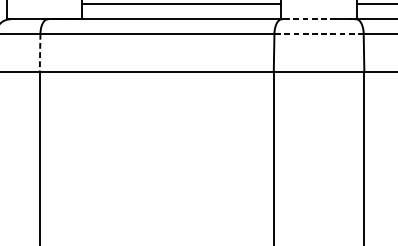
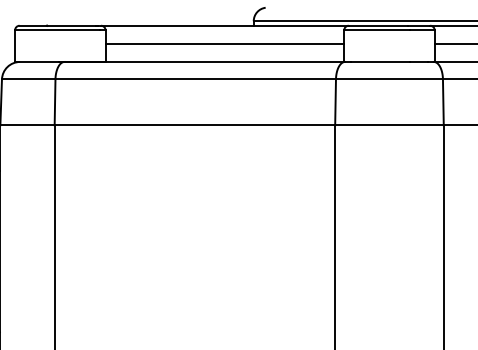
line: (310, 18) -> (379, 61), dashed -> solid
line: (318, 33) -> (388, 79), dashed -> solid
line: (40, 53) -> (55, 102), dashed -> solid

